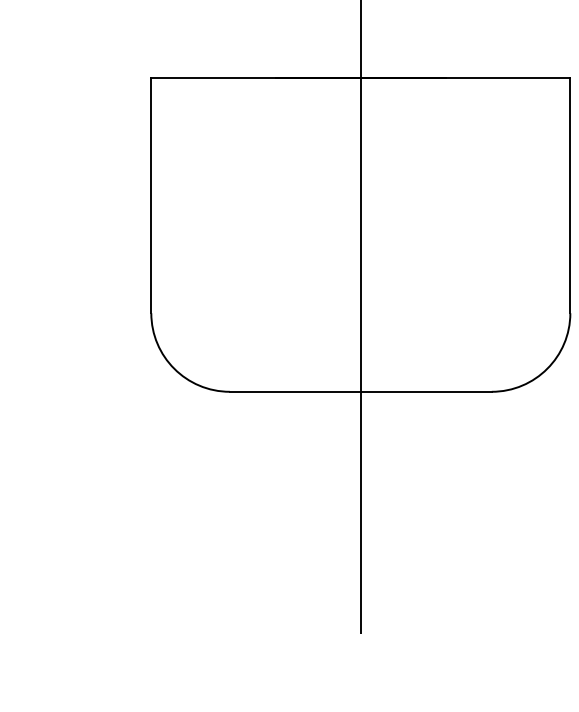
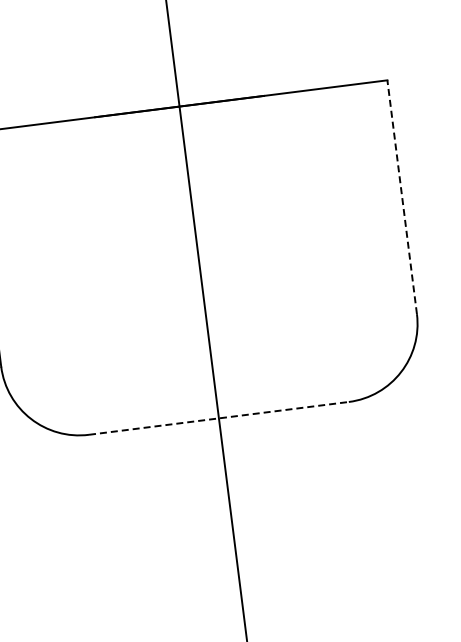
line: (570, 195) -> (402, 197), solid -> dashed
line: (360, 391) -> (218, 418), solid -> dashed

